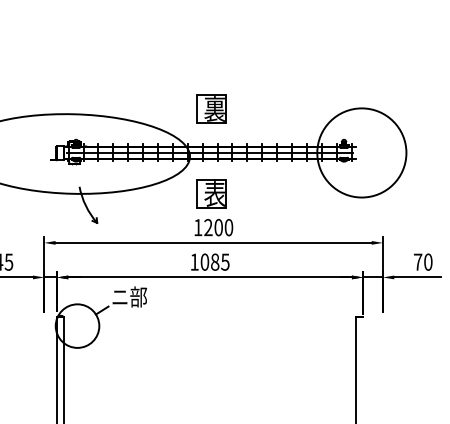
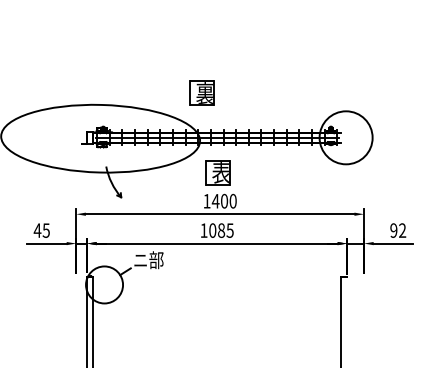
part: (210, 107) -> (201, 92), moved
circle: (361, 152) -> (345, 137), size x0.7
text: (208, 226) -> (215, 200), 1200 -> 1400
text: (423, 262) -> (398, 230), 70 -> 92

